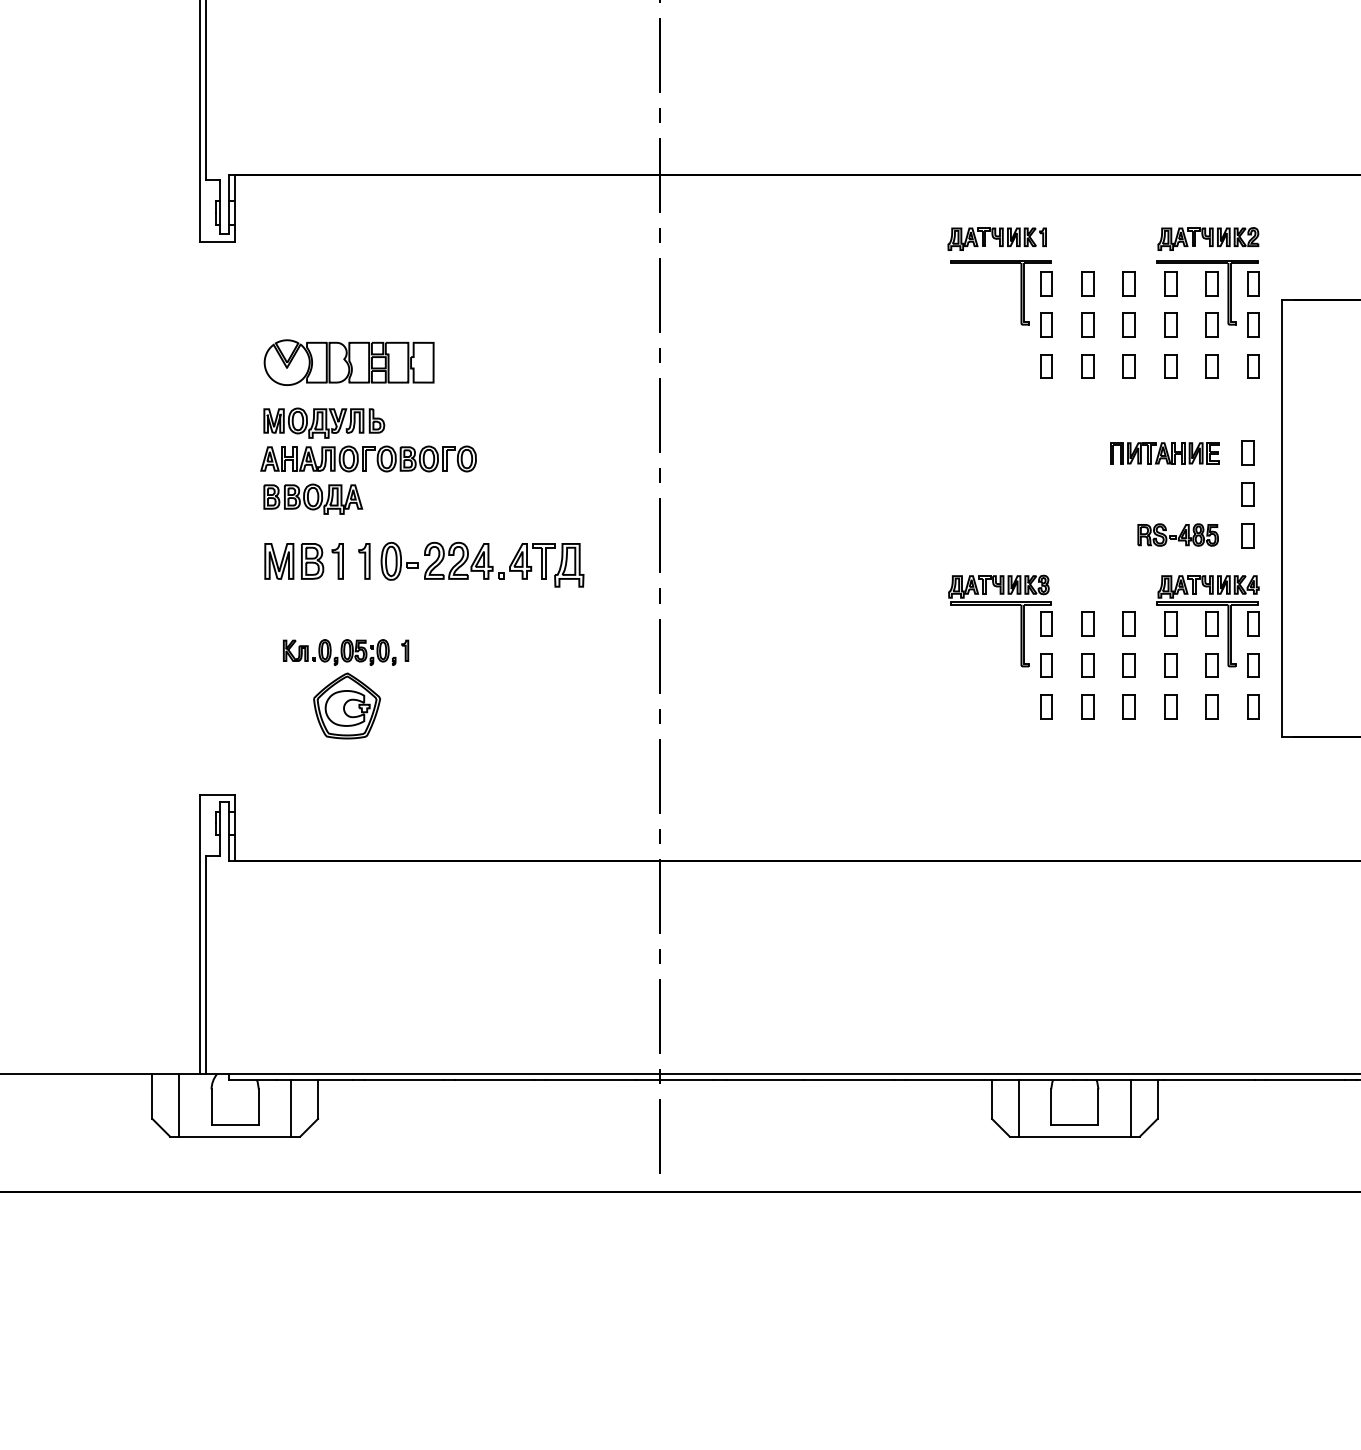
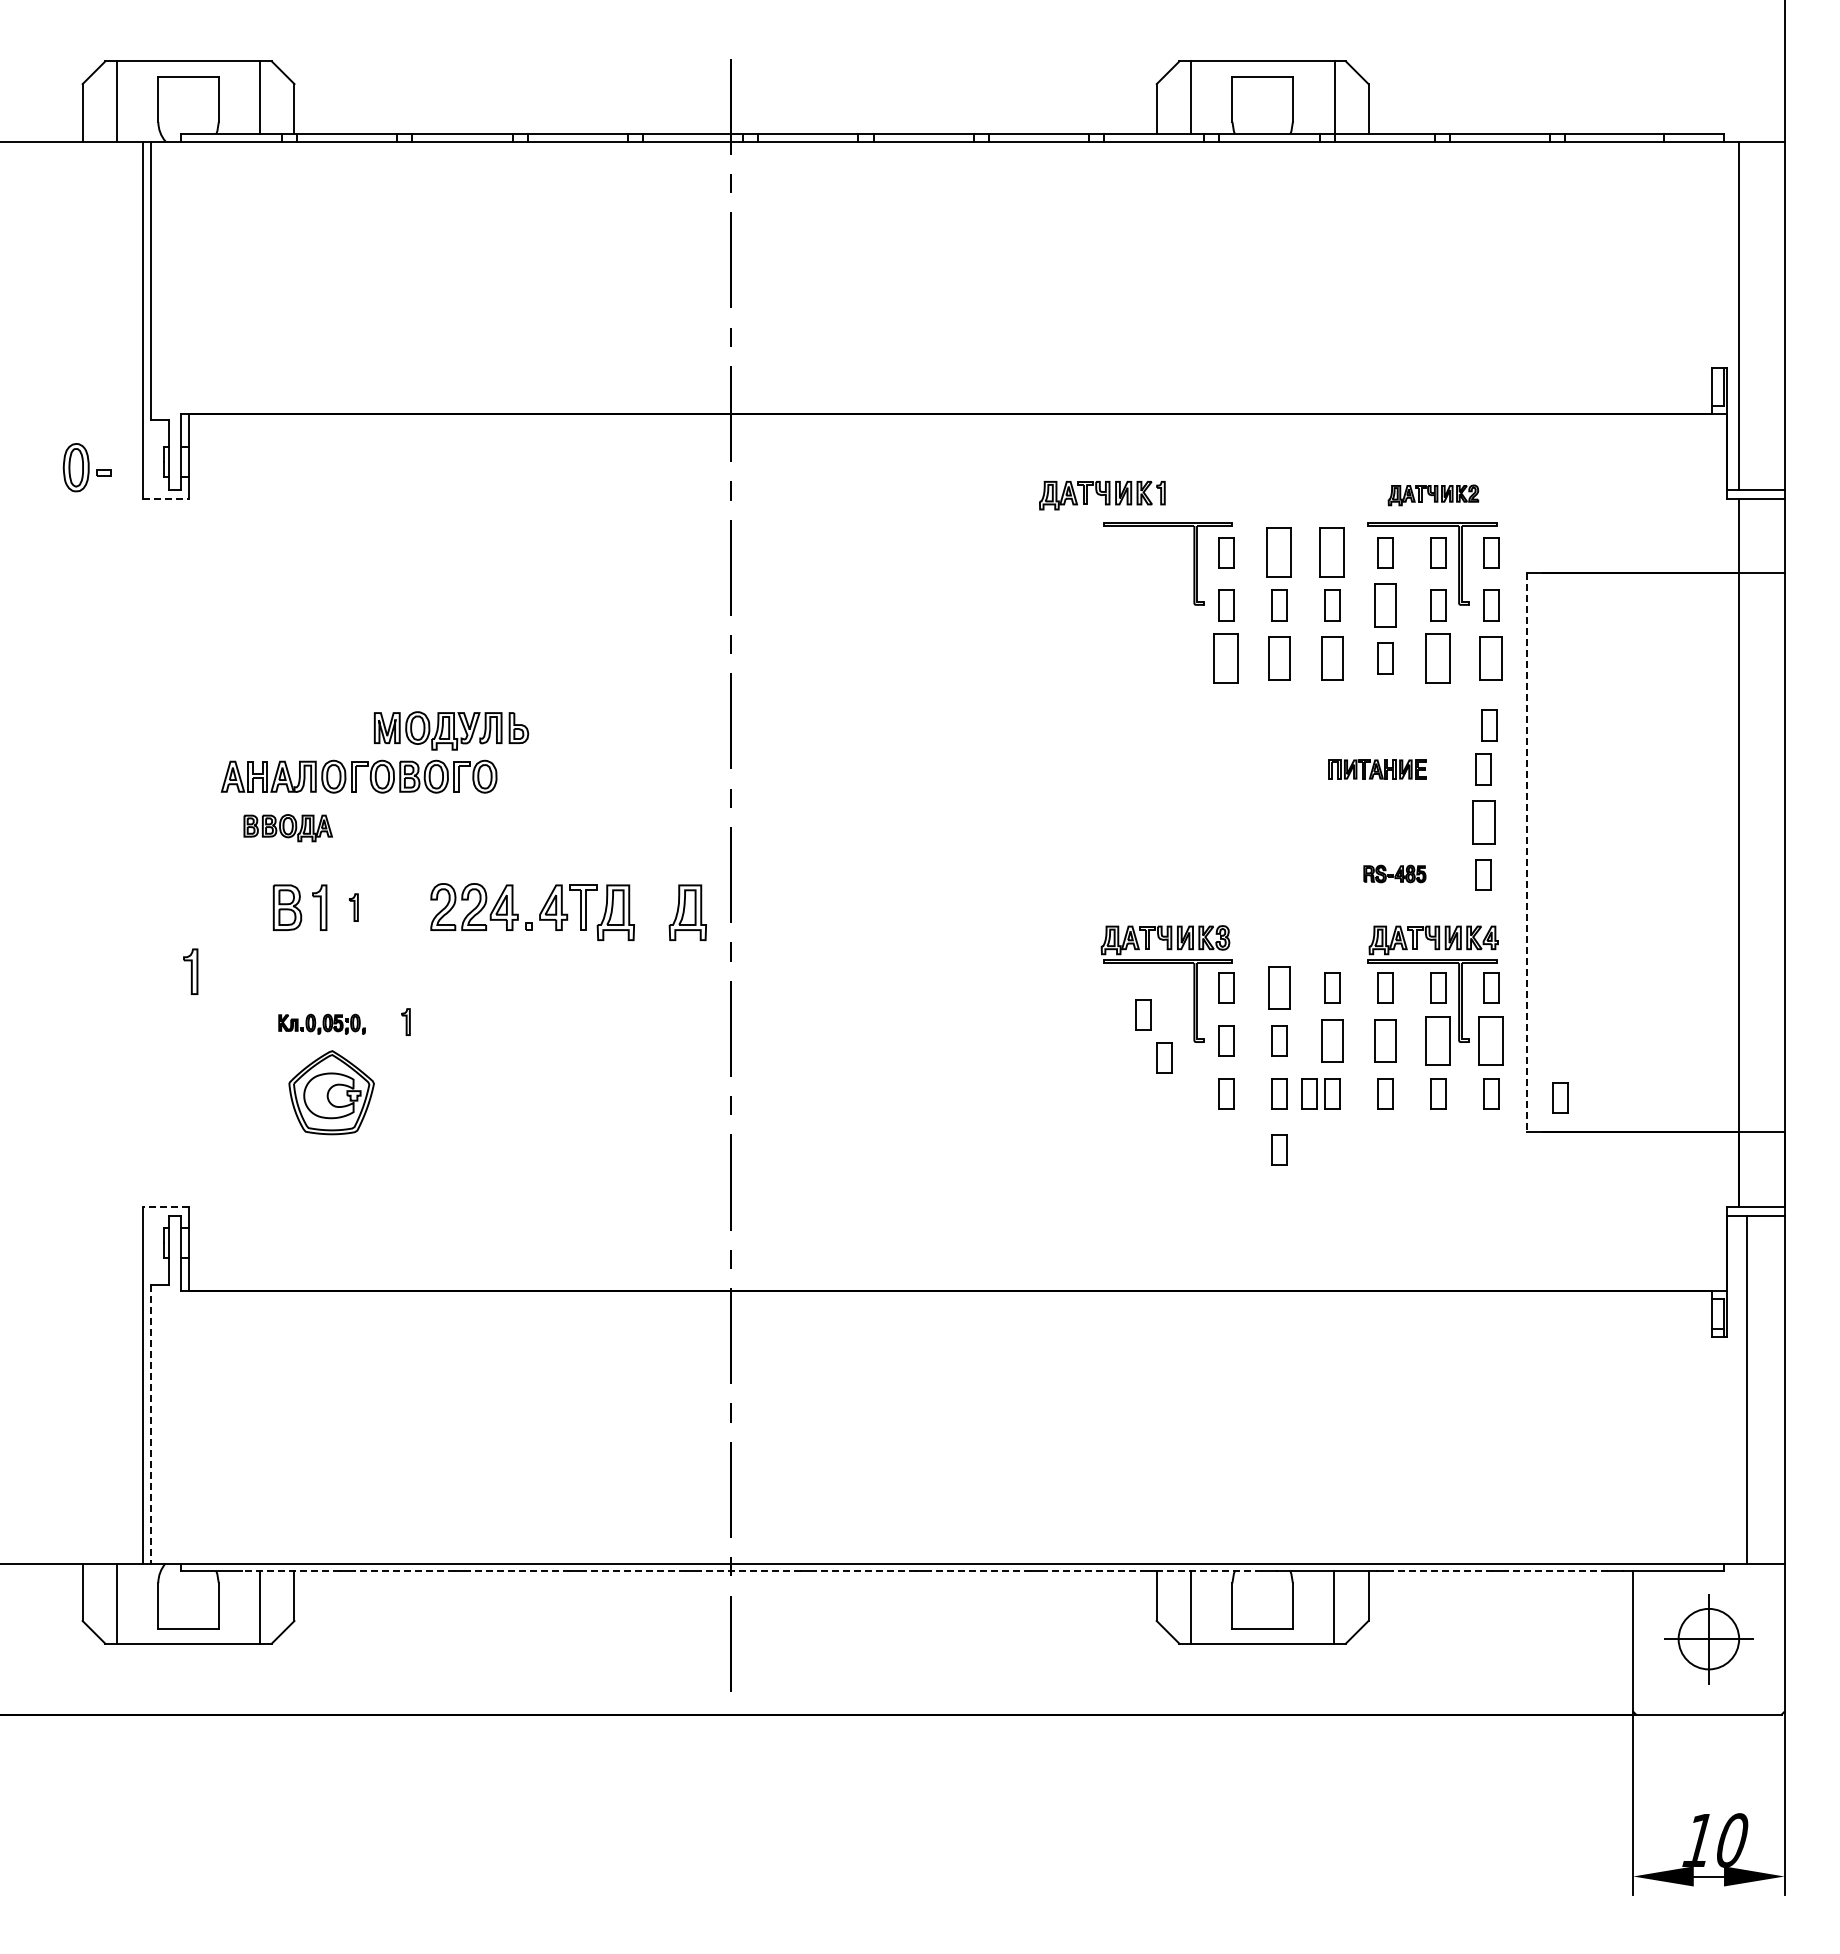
part: (997, 239) -> (1102, 495), moved
part: (1208, 239) -> (1433, 495), size x0.7
line: (217, 241) -> (165, 498), solid -> dashed
part: (1088, 283) -> (1279, 552), size x1.6
part: (1129, 283) -> (1332, 552), size x1.6
part: (1170, 325) -> (1385, 605), size x1.4
part: (349, 362) -> (334, 653), removed
part: (1046, 366) -> (1226, 658), size x1.6
part: (1088, 366) -> (1279, 658), size x1.4
part: (1129, 366) -> (1332, 658), size x1.4
part: (1212, 366) -> (1438, 658), size x1.6
part: (1253, 366) -> (1491, 658), size x1.4
part: (1252, 418) -> (1489, 725), added
part: (324, 422) -> (451, 730), moved
part: (1164, 453) -> (1377, 769), size x0.7
part: (1247, 493) -> (1483, 821), size x1.4
part: (312, 498) -> (287, 827), size x0.7
line: (1281, 518) -> (1527, 852), solid -> dashed
part: (1177, 534) -> (1394, 873), size x0.6
part: (278, 561) -> (244, 907), removed
part: (364, 561) -> (353, 907), size x0.6
part: (399, 561) -> (86, 467), moved
part: (625, 565) -> (687, 912), added
part: (236, 611) -> (190, 971), added
part: (1088, 623) -> (1279, 987), size x1.4
part: (981, 644) -> (1143, 1014), added
part: (339, 652) -> (321, 1024), size x0.6
part: (1129, 665) -> (1332, 1040), size x1.4
part: (1170, 665) -> (1385, 1040), size x1.4
part: (1212, 665) -> (1438, 1040), size x1.6
part: (1253, 665) -> (1491, 1040), size x1.6
part: (998, 678) -> (1164, 1057), added
part: (1111, 706) -> (1309, 1093), added
part: (1307, 709) -> (1560, 1097), added
part: (1088, 750) -> (1279, 1149), added
line: (217, 794) -> (165, 1206), solid -> dashed
line: (205, 965) -> (150, 1424), solid -> dashed
line: (314, 1080) -> (290, 1571), solid -> dashed
line: (404, 1080) -> (404, 1571), solid -> dashed
line: (493, 1080) -> (519, 1571), solid -> dashed
line: (584, 1080) -> (635, 1571), solid -> dashed
line: (674, 1080) -> (750, 1571), solid -> dashed
line: (764, 1080) -> (865, 1571), solid -> dashed
line: (854, 1080) -> (980, 1571), solid -> dashed
line: (944, 1080) -> (1096, 1571), solid -> dashed
line: (1034, 1080) -> (1211, 1571), solid -> dashed
line: (1215, 1080) -> (1442, 1571), solid -> dashed
line: (1305, 1080) -> (1557, 1571), solid -> dashed

